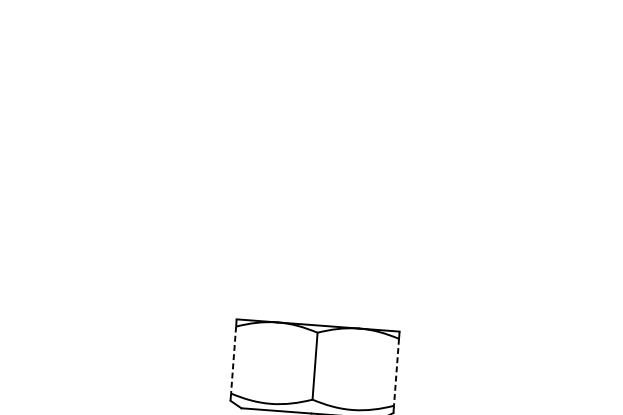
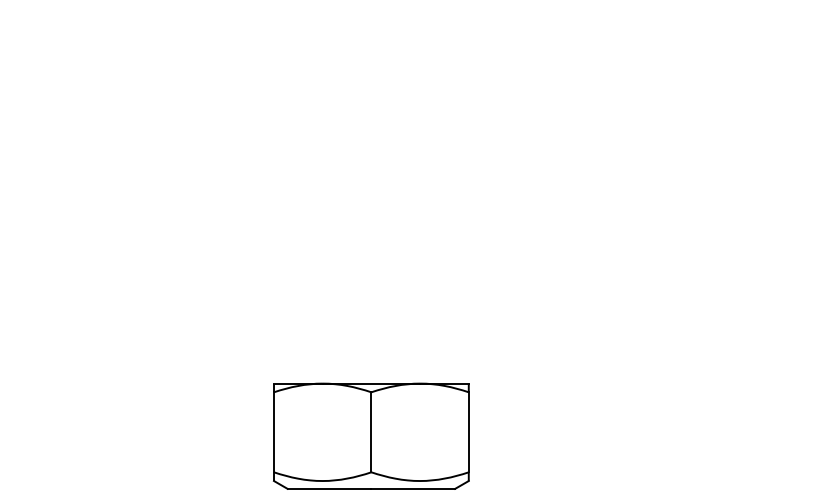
line: (233, 360) -> (273, 432), dashed -> solid
line: (396, 372) -> (468, 432), dashed -> solid

